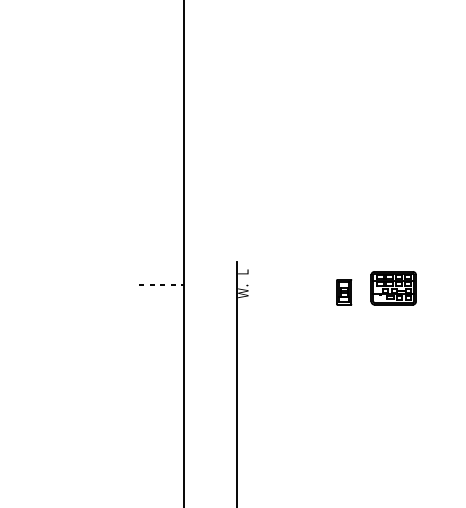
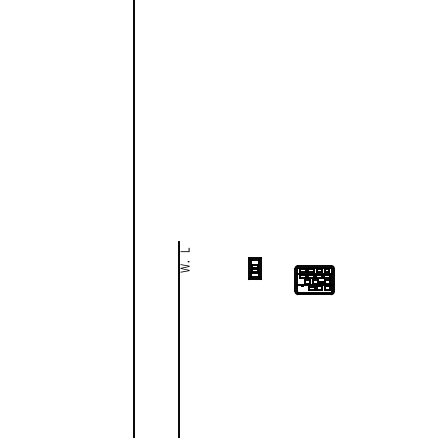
line: (160, 285) -> (113, 261), removed
part: (393, 288) -> (314, 280), moved
part: (343, 292) -> (254, 268), moved

